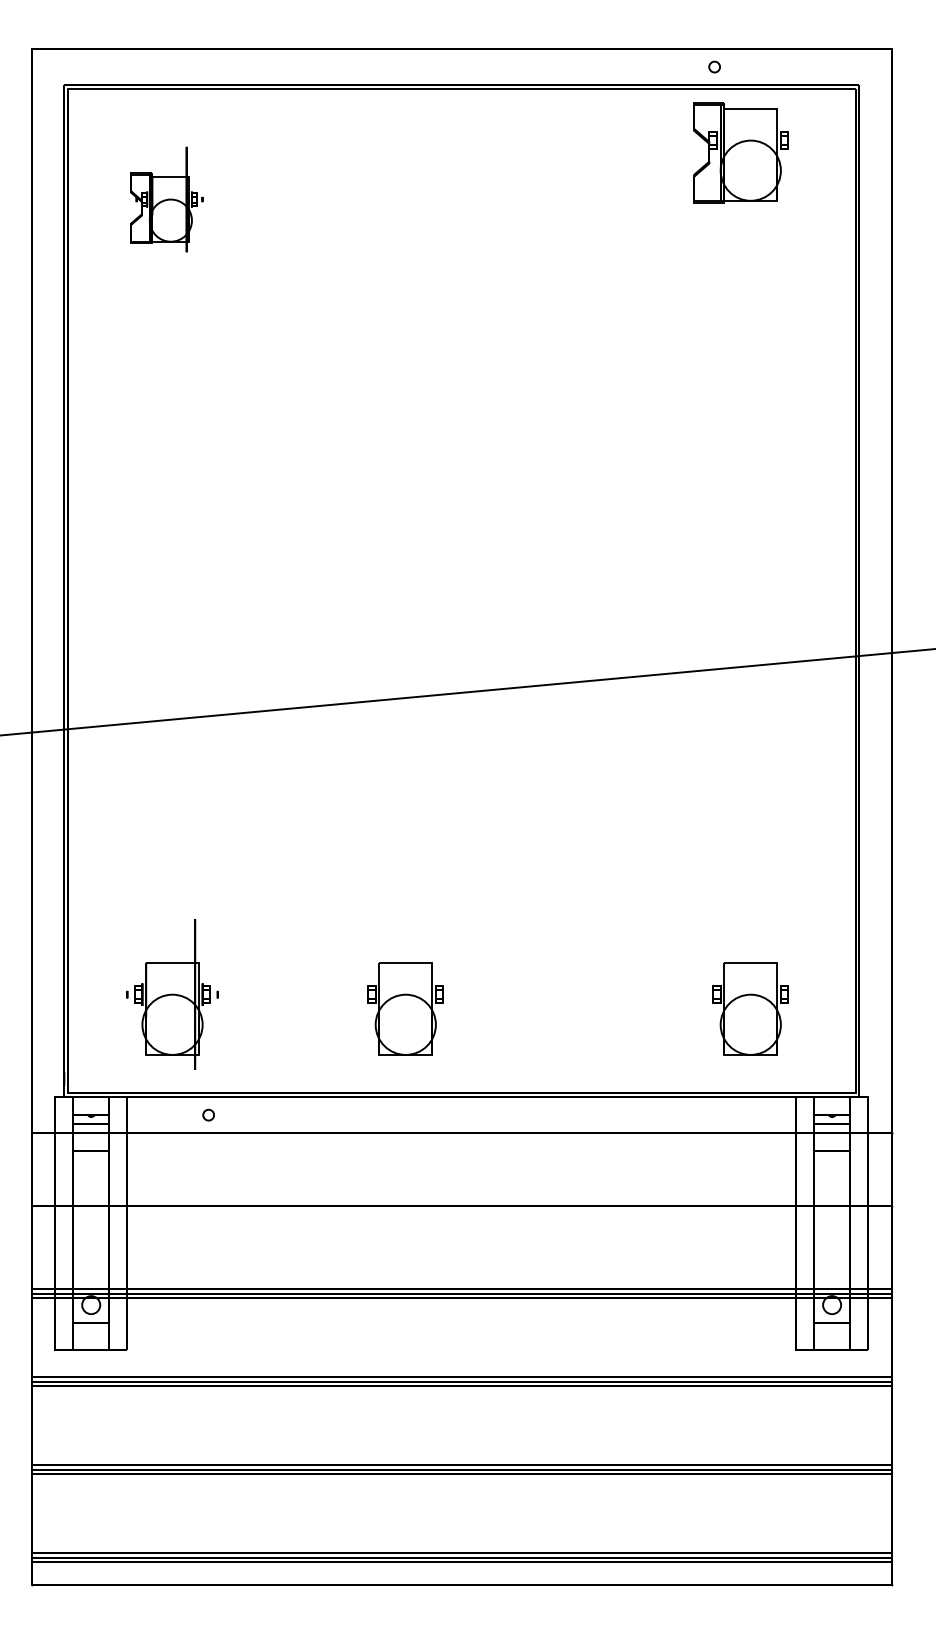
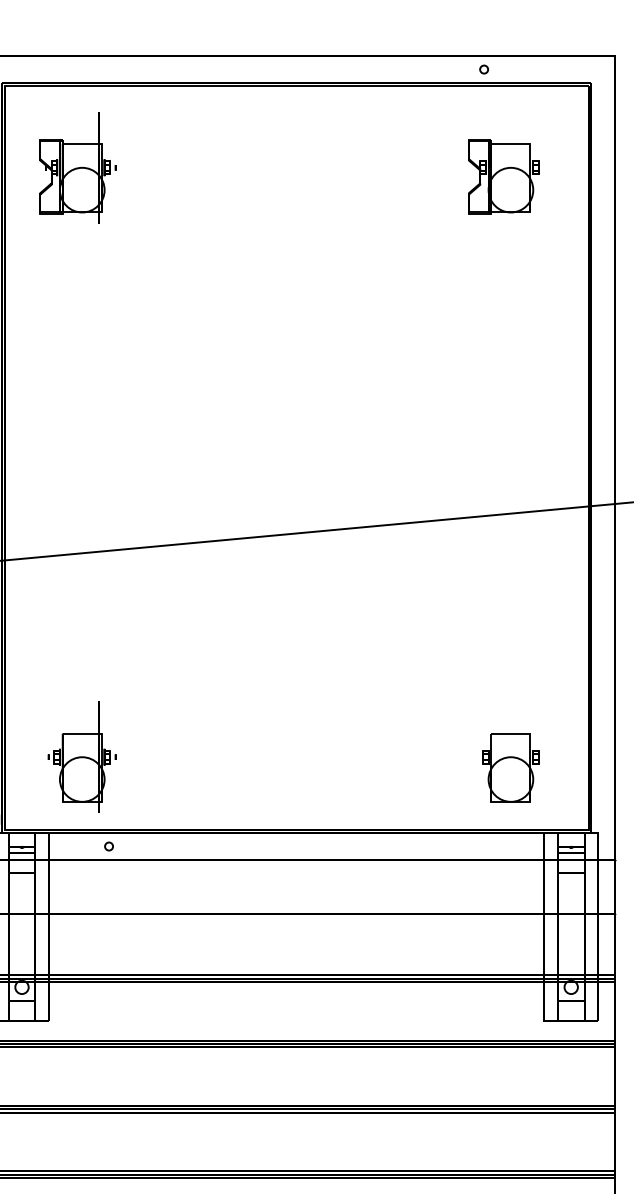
part: (740, 152) -> (503, 176), moved
part: (166, 199) -> (77, 167), size x1.43
part: (405, 1008) -> (254, 767), removed

